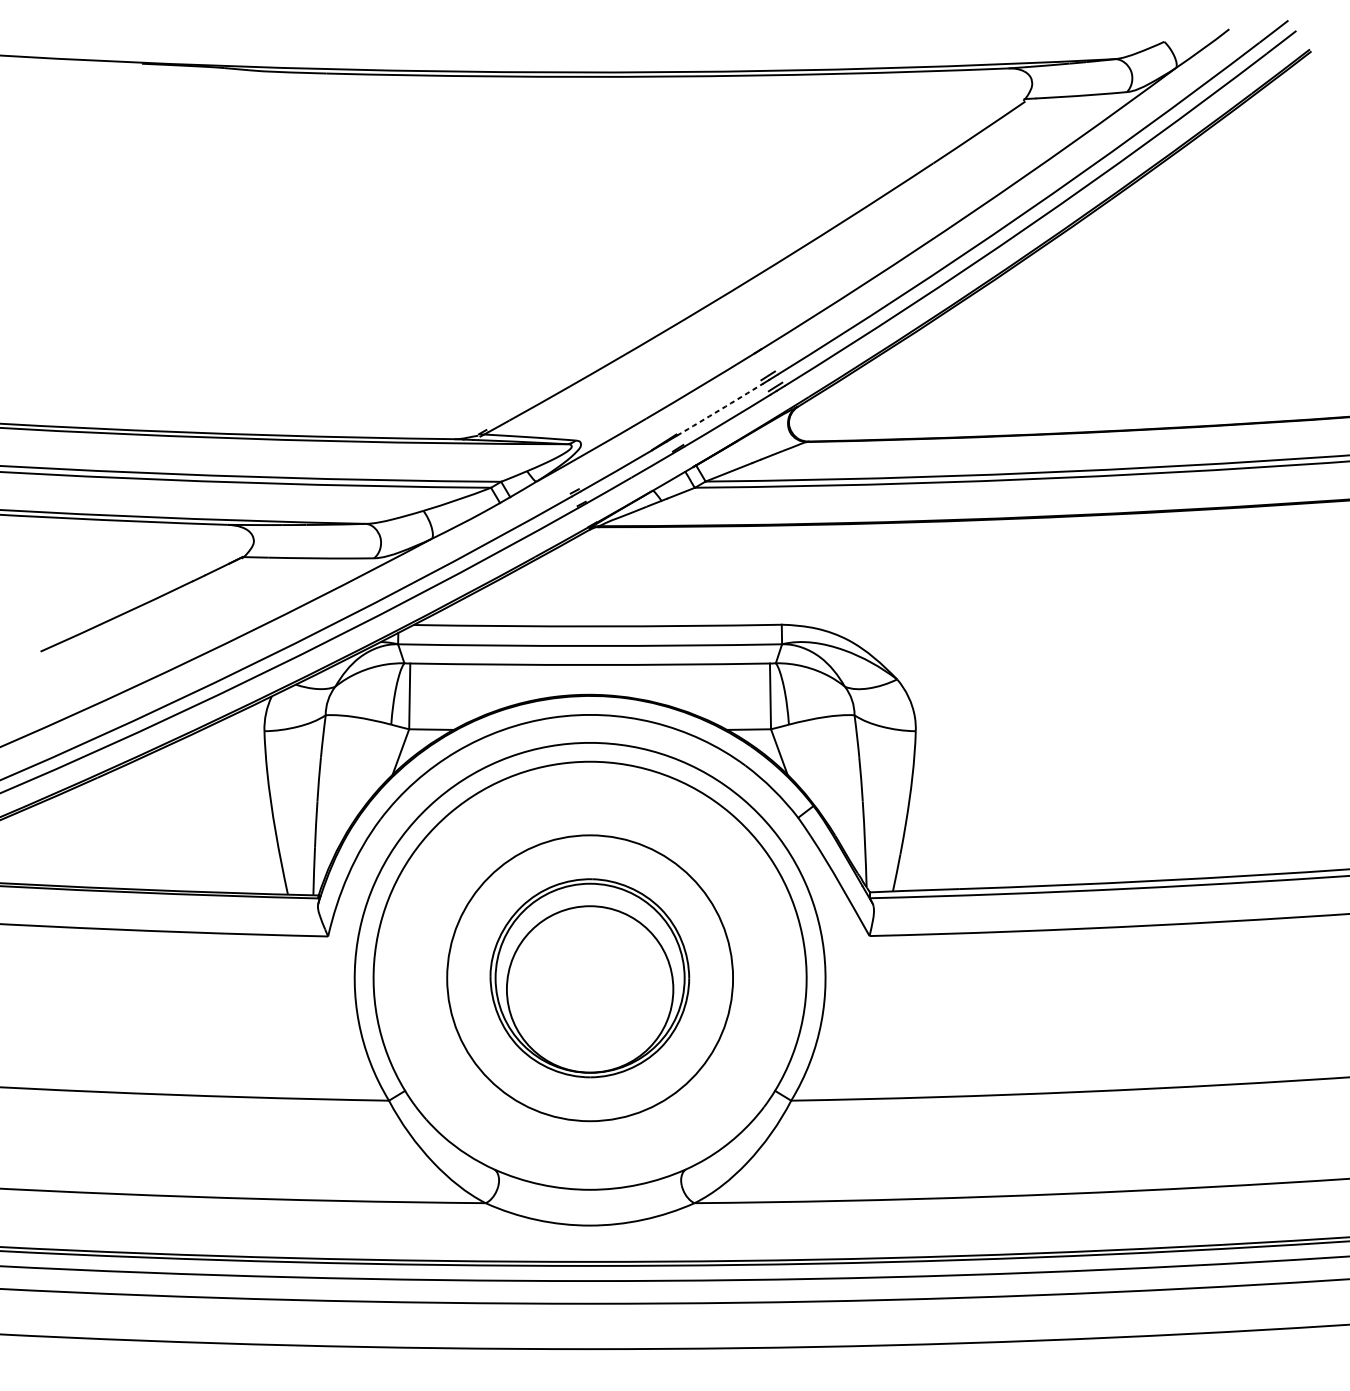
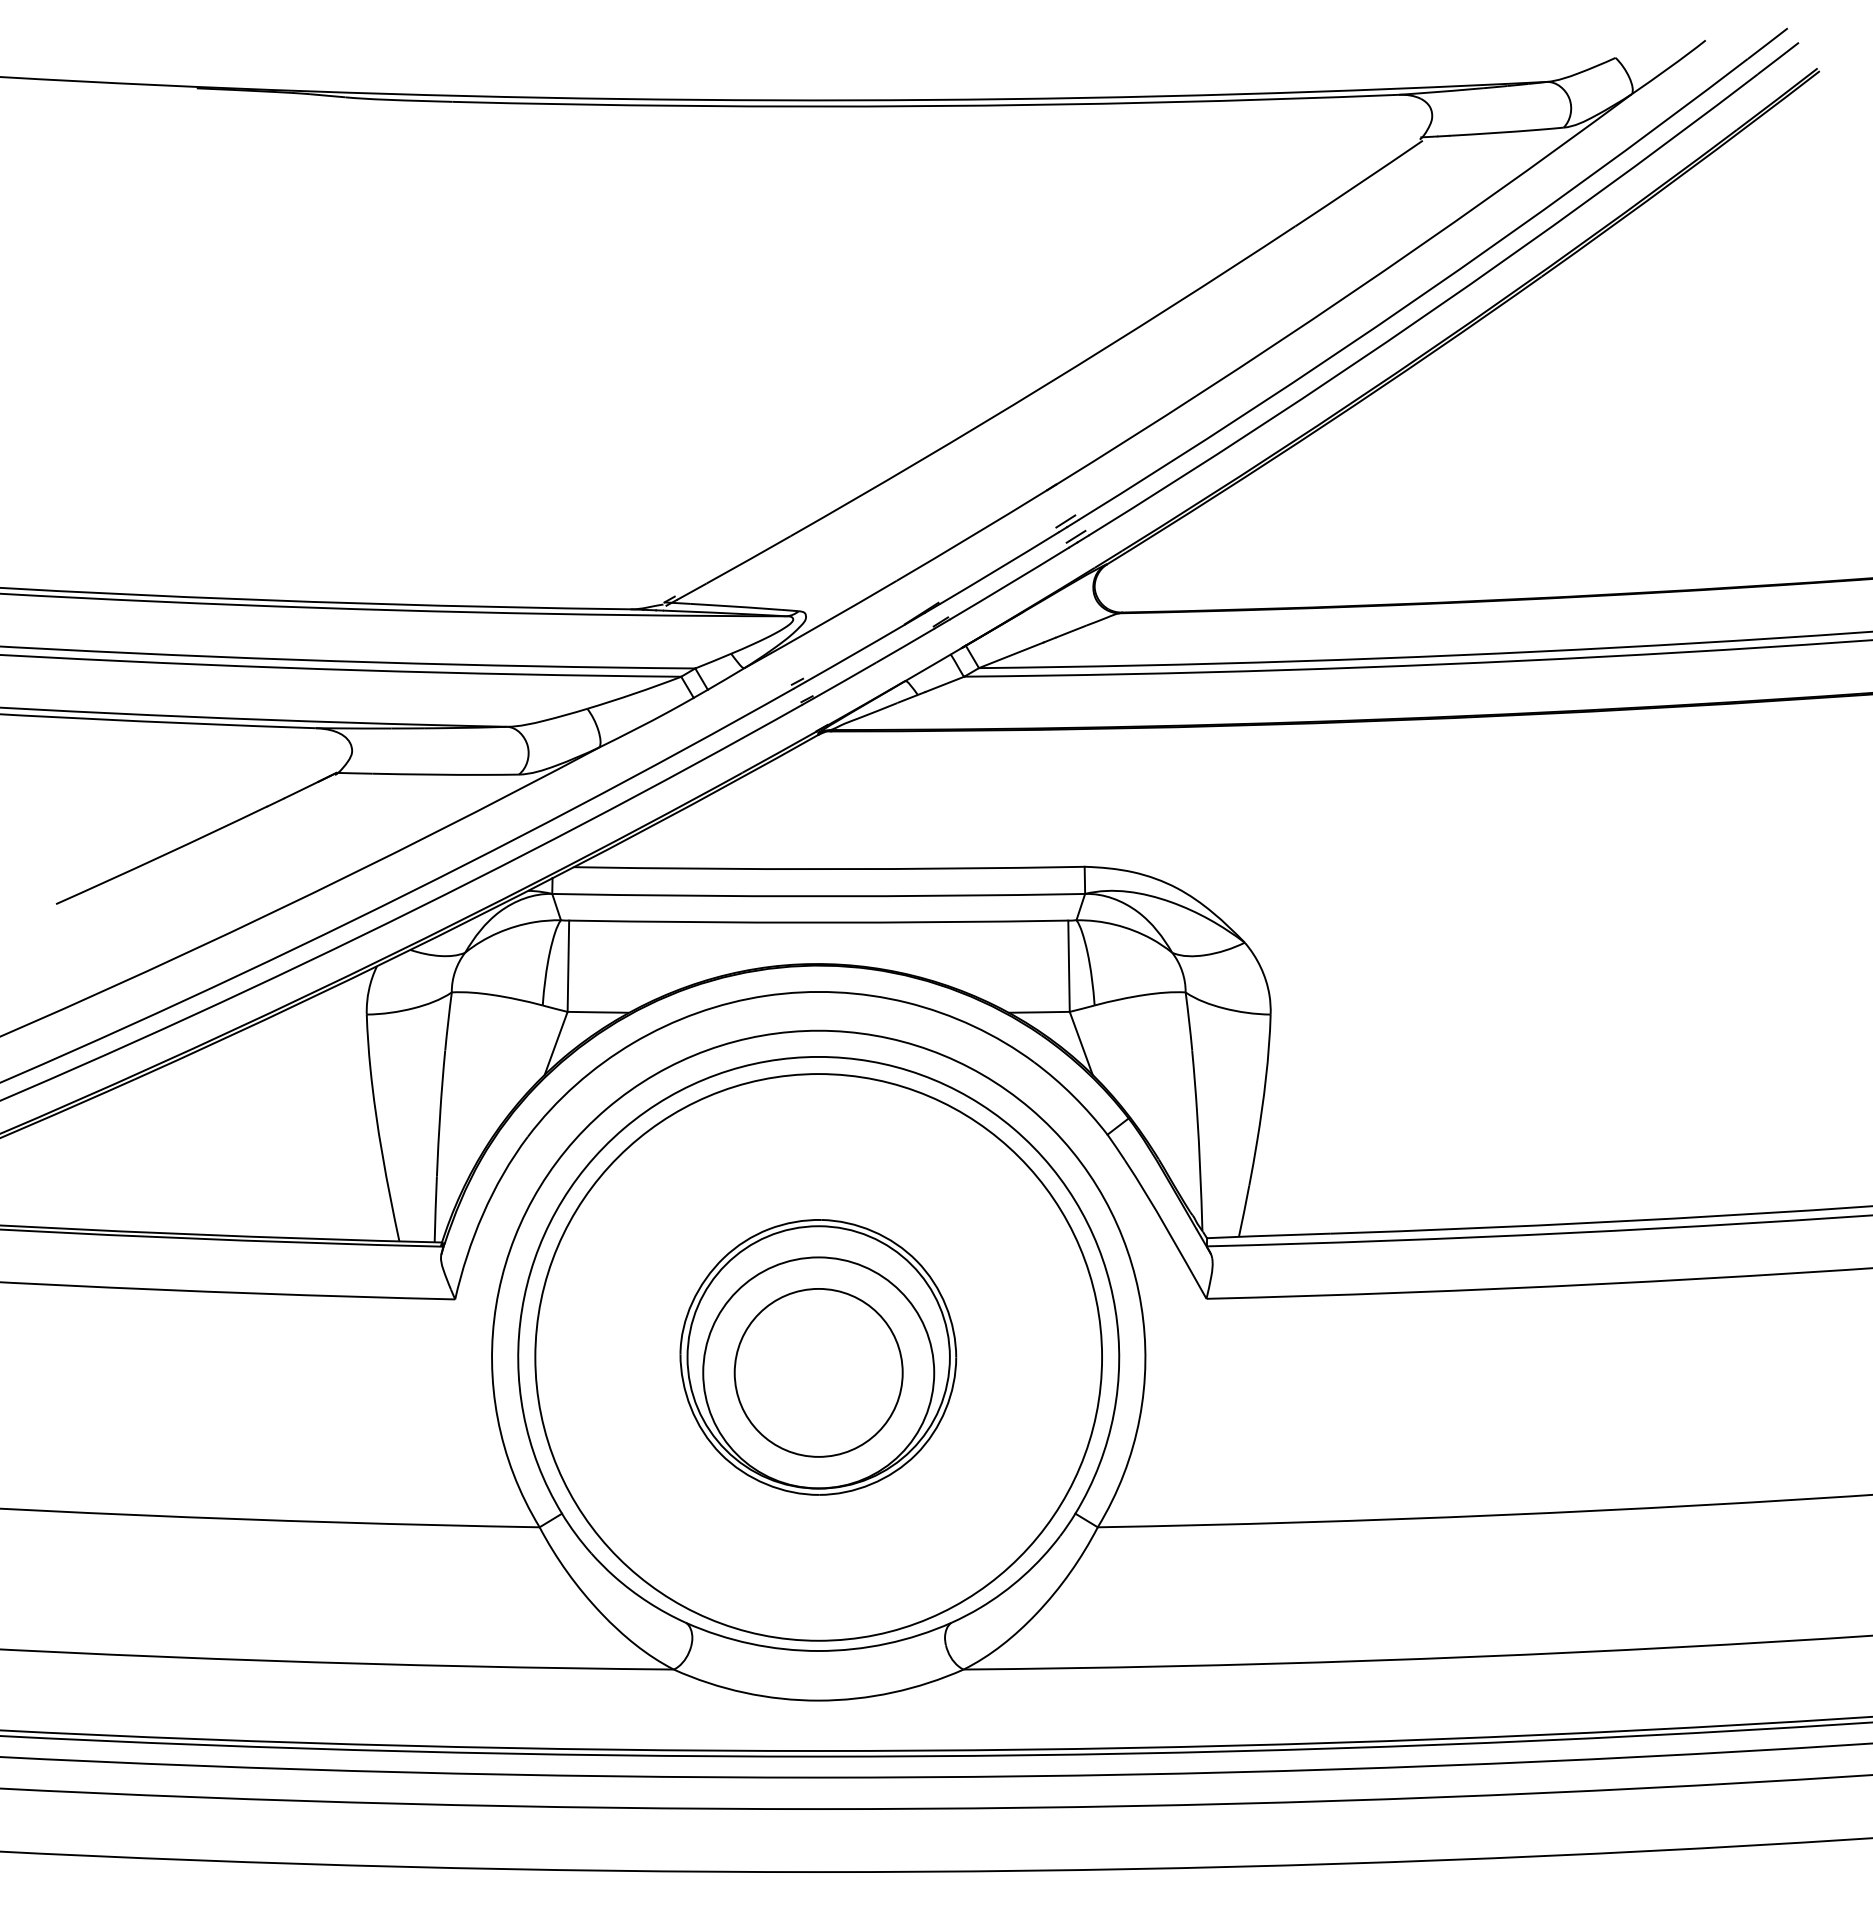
arc: (720, 409) -> (999, 568), dashed -> solid
circle: (589, 978) -> (818, 1357), size x1.43
circle: (589, 989) -> (818, 1372), added

